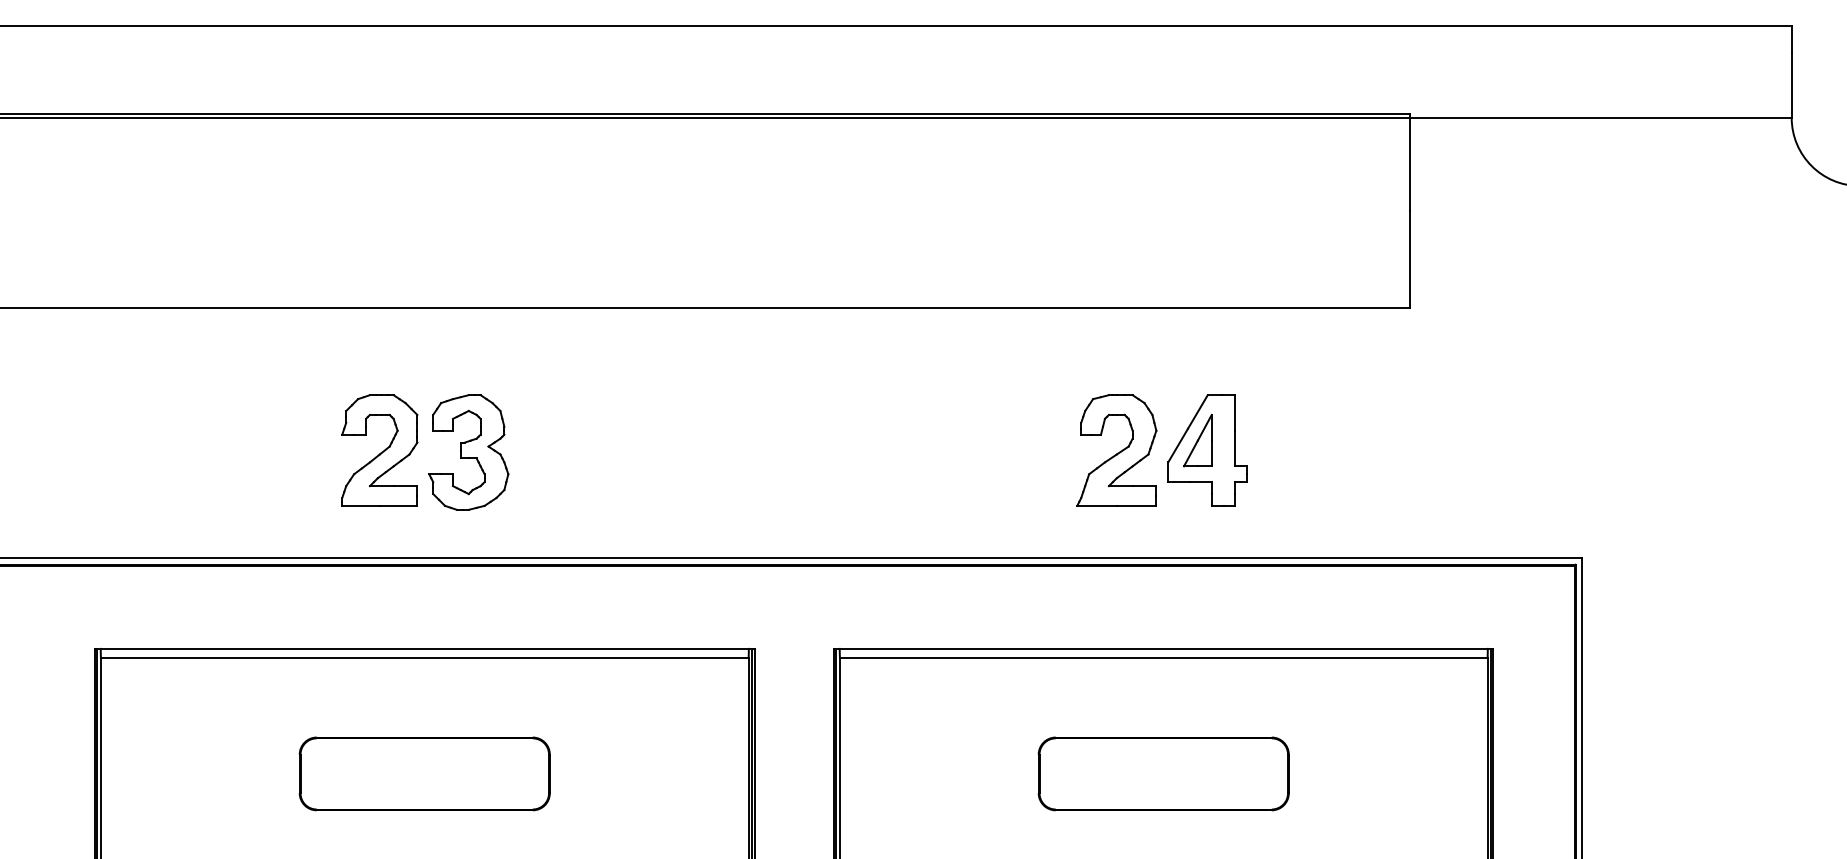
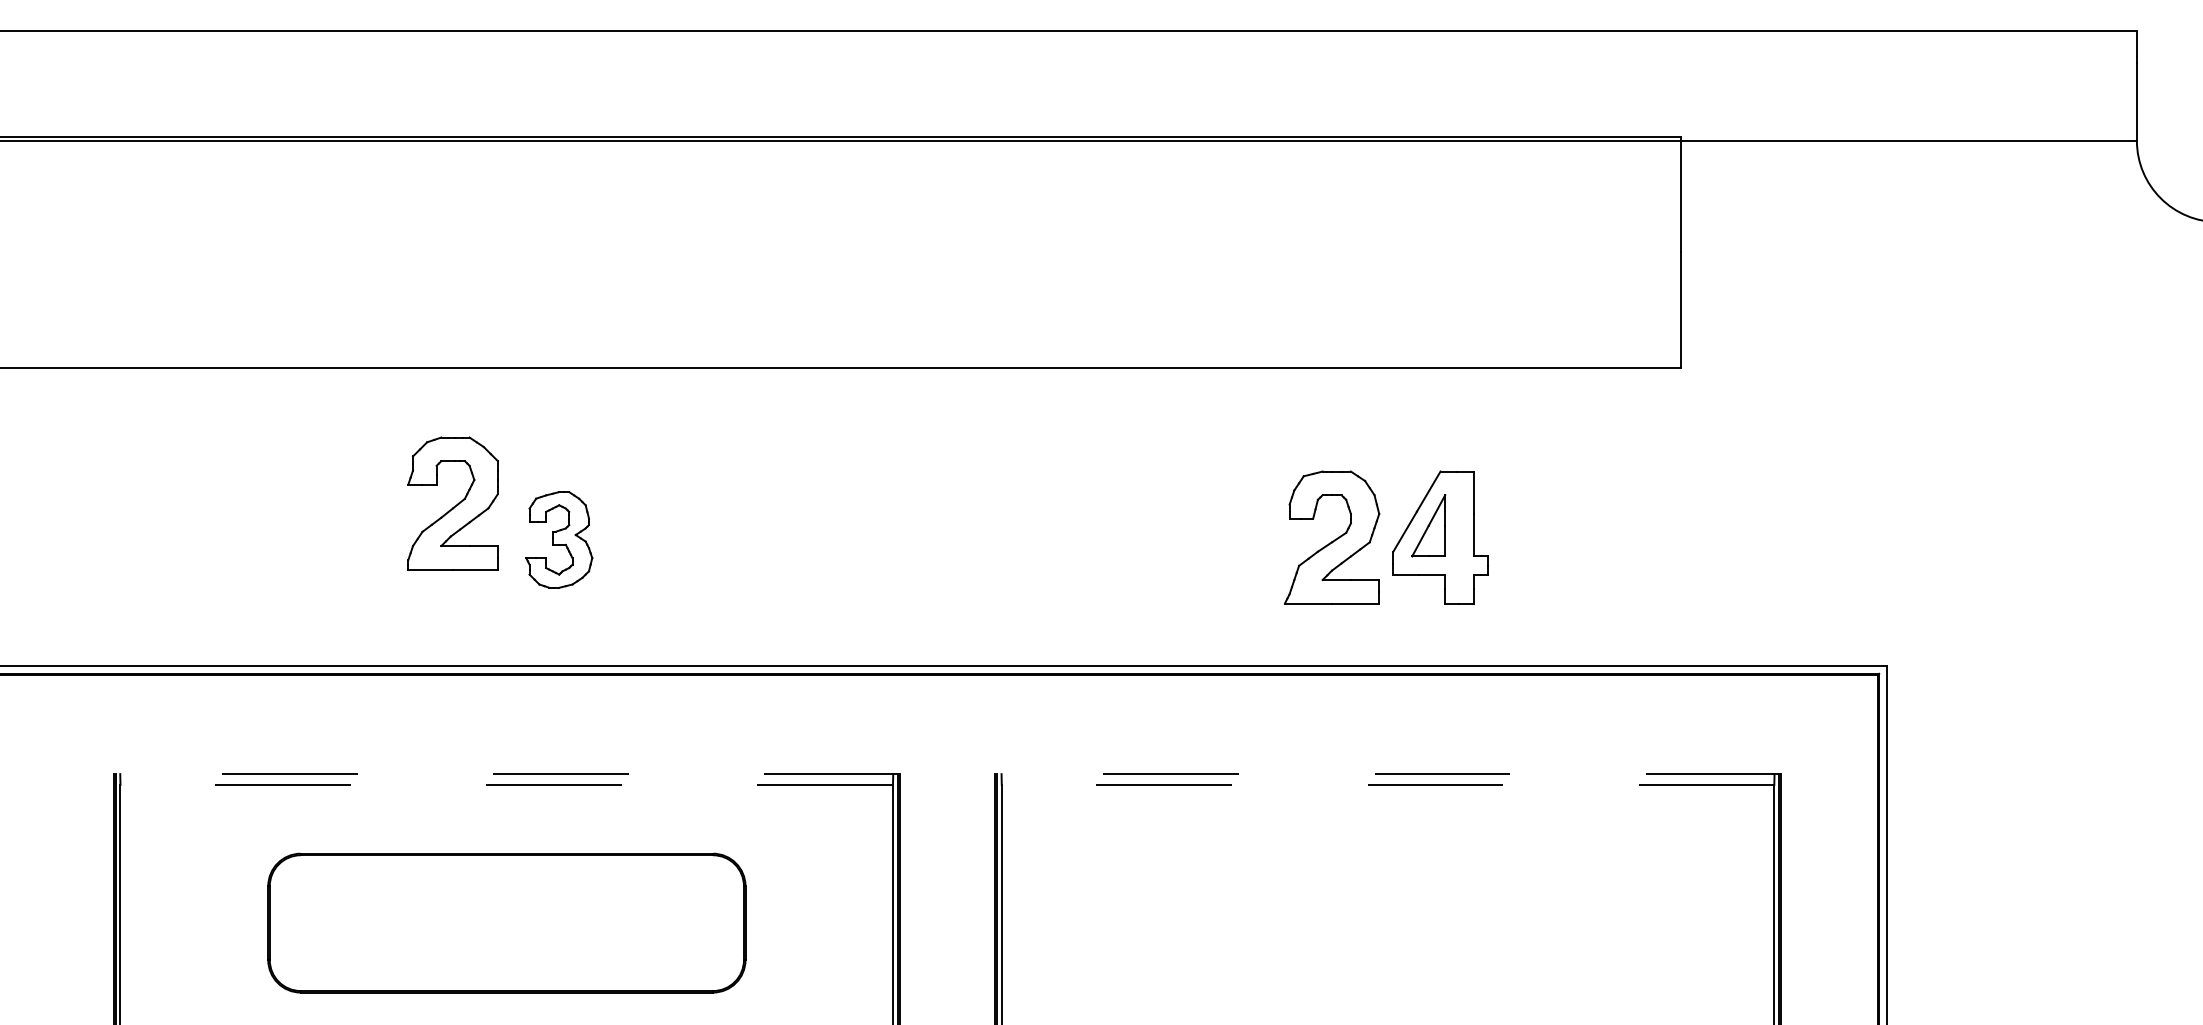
part: (379, 450) -> (452, 503), moved
part: (469, 452) -> (559, 539), size x0.7
line: (424, 649) -> (506, 774), solid -> dashed
line: (1163, 649) -> (1387, 774), solid -> dashed
line: (424, 657) -> (506, 784), solid -> dashed
line: (1163, 657) -> (1387, 784), solid -> dashed
part: (424, 774) -> (506, 923), size x1.6
part: (1164, 774) -> (1388, 923), removed

